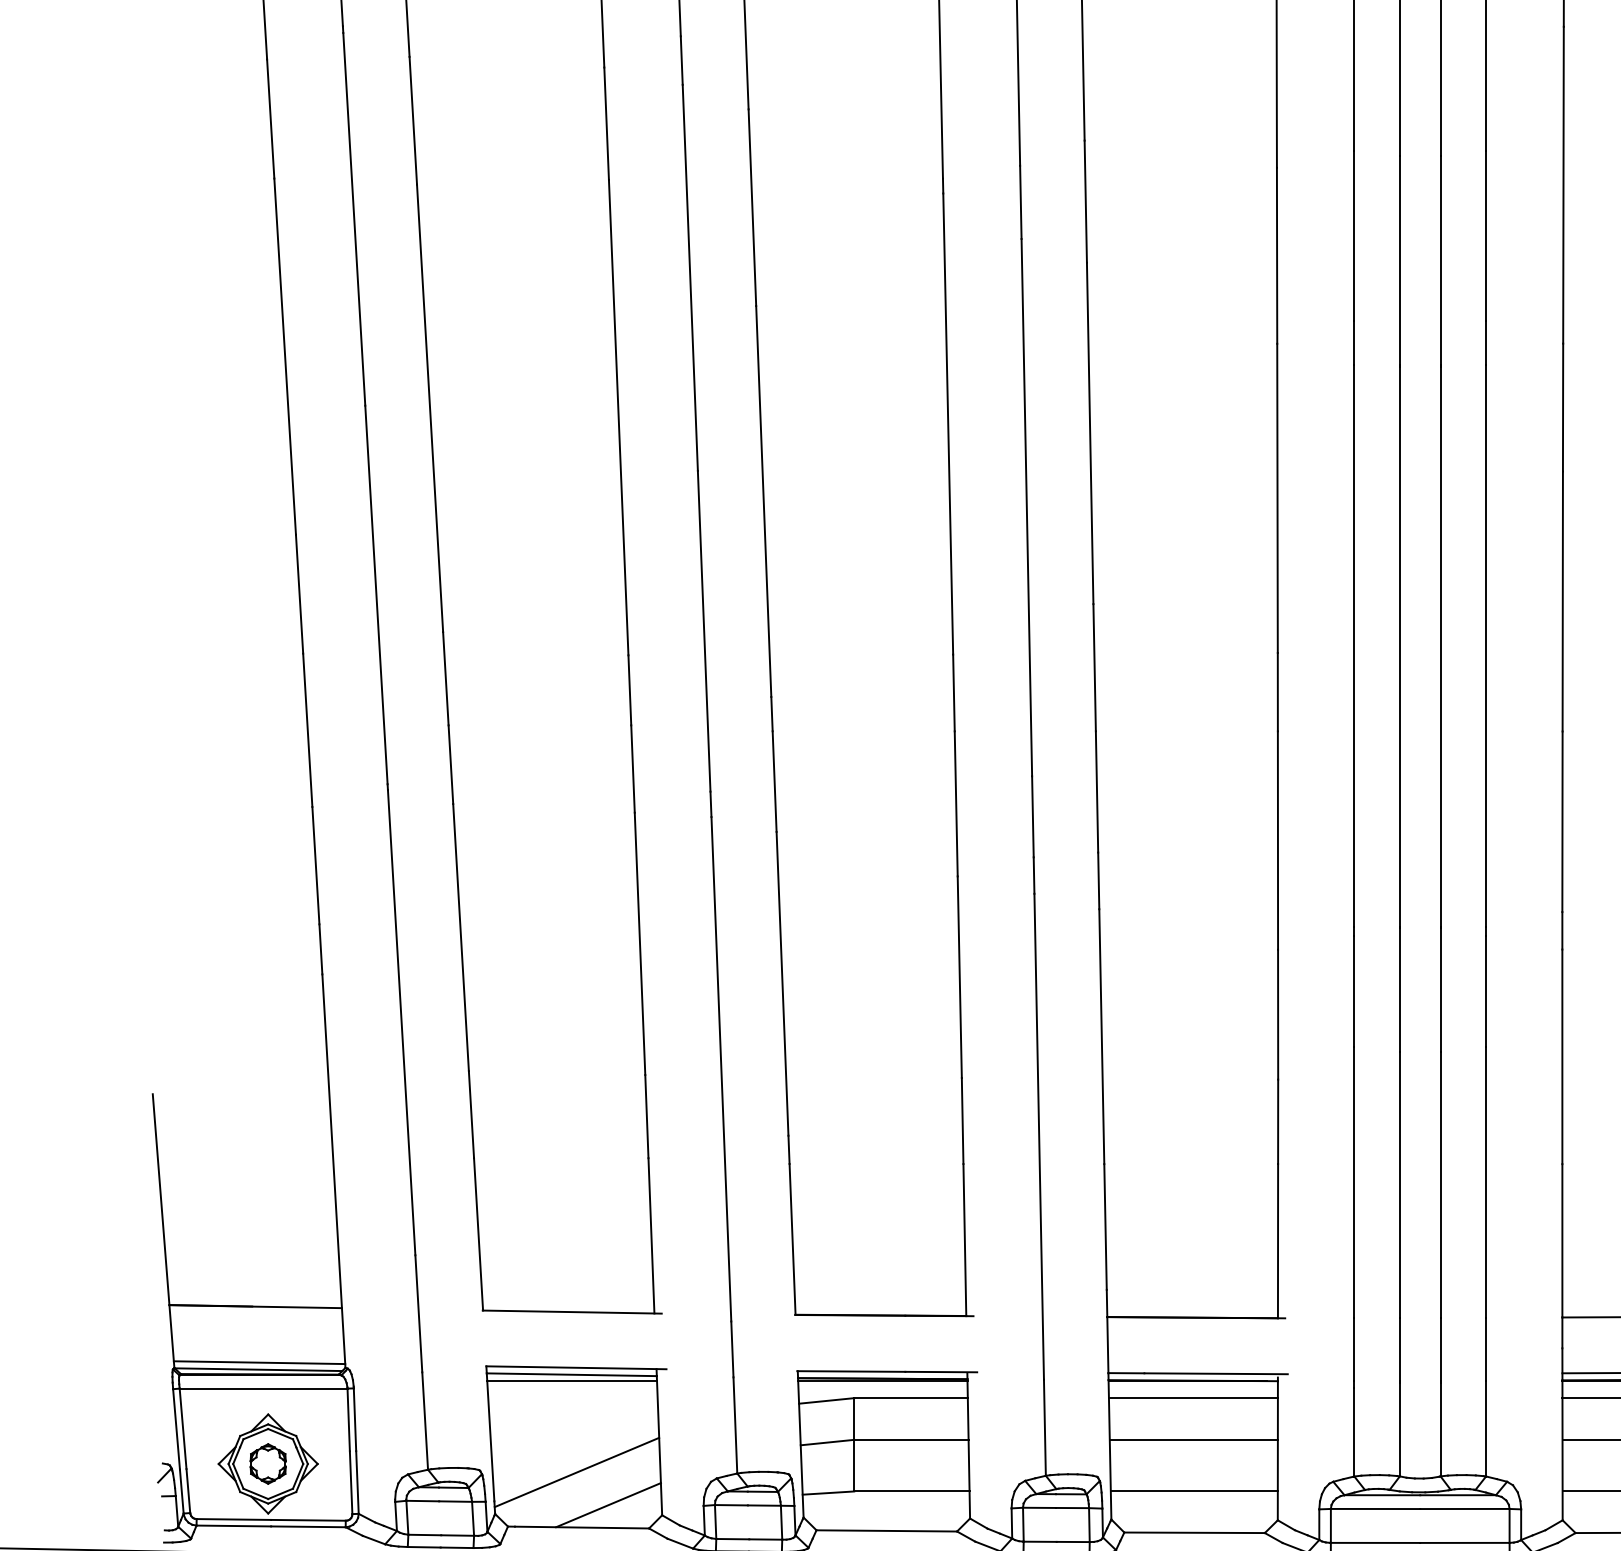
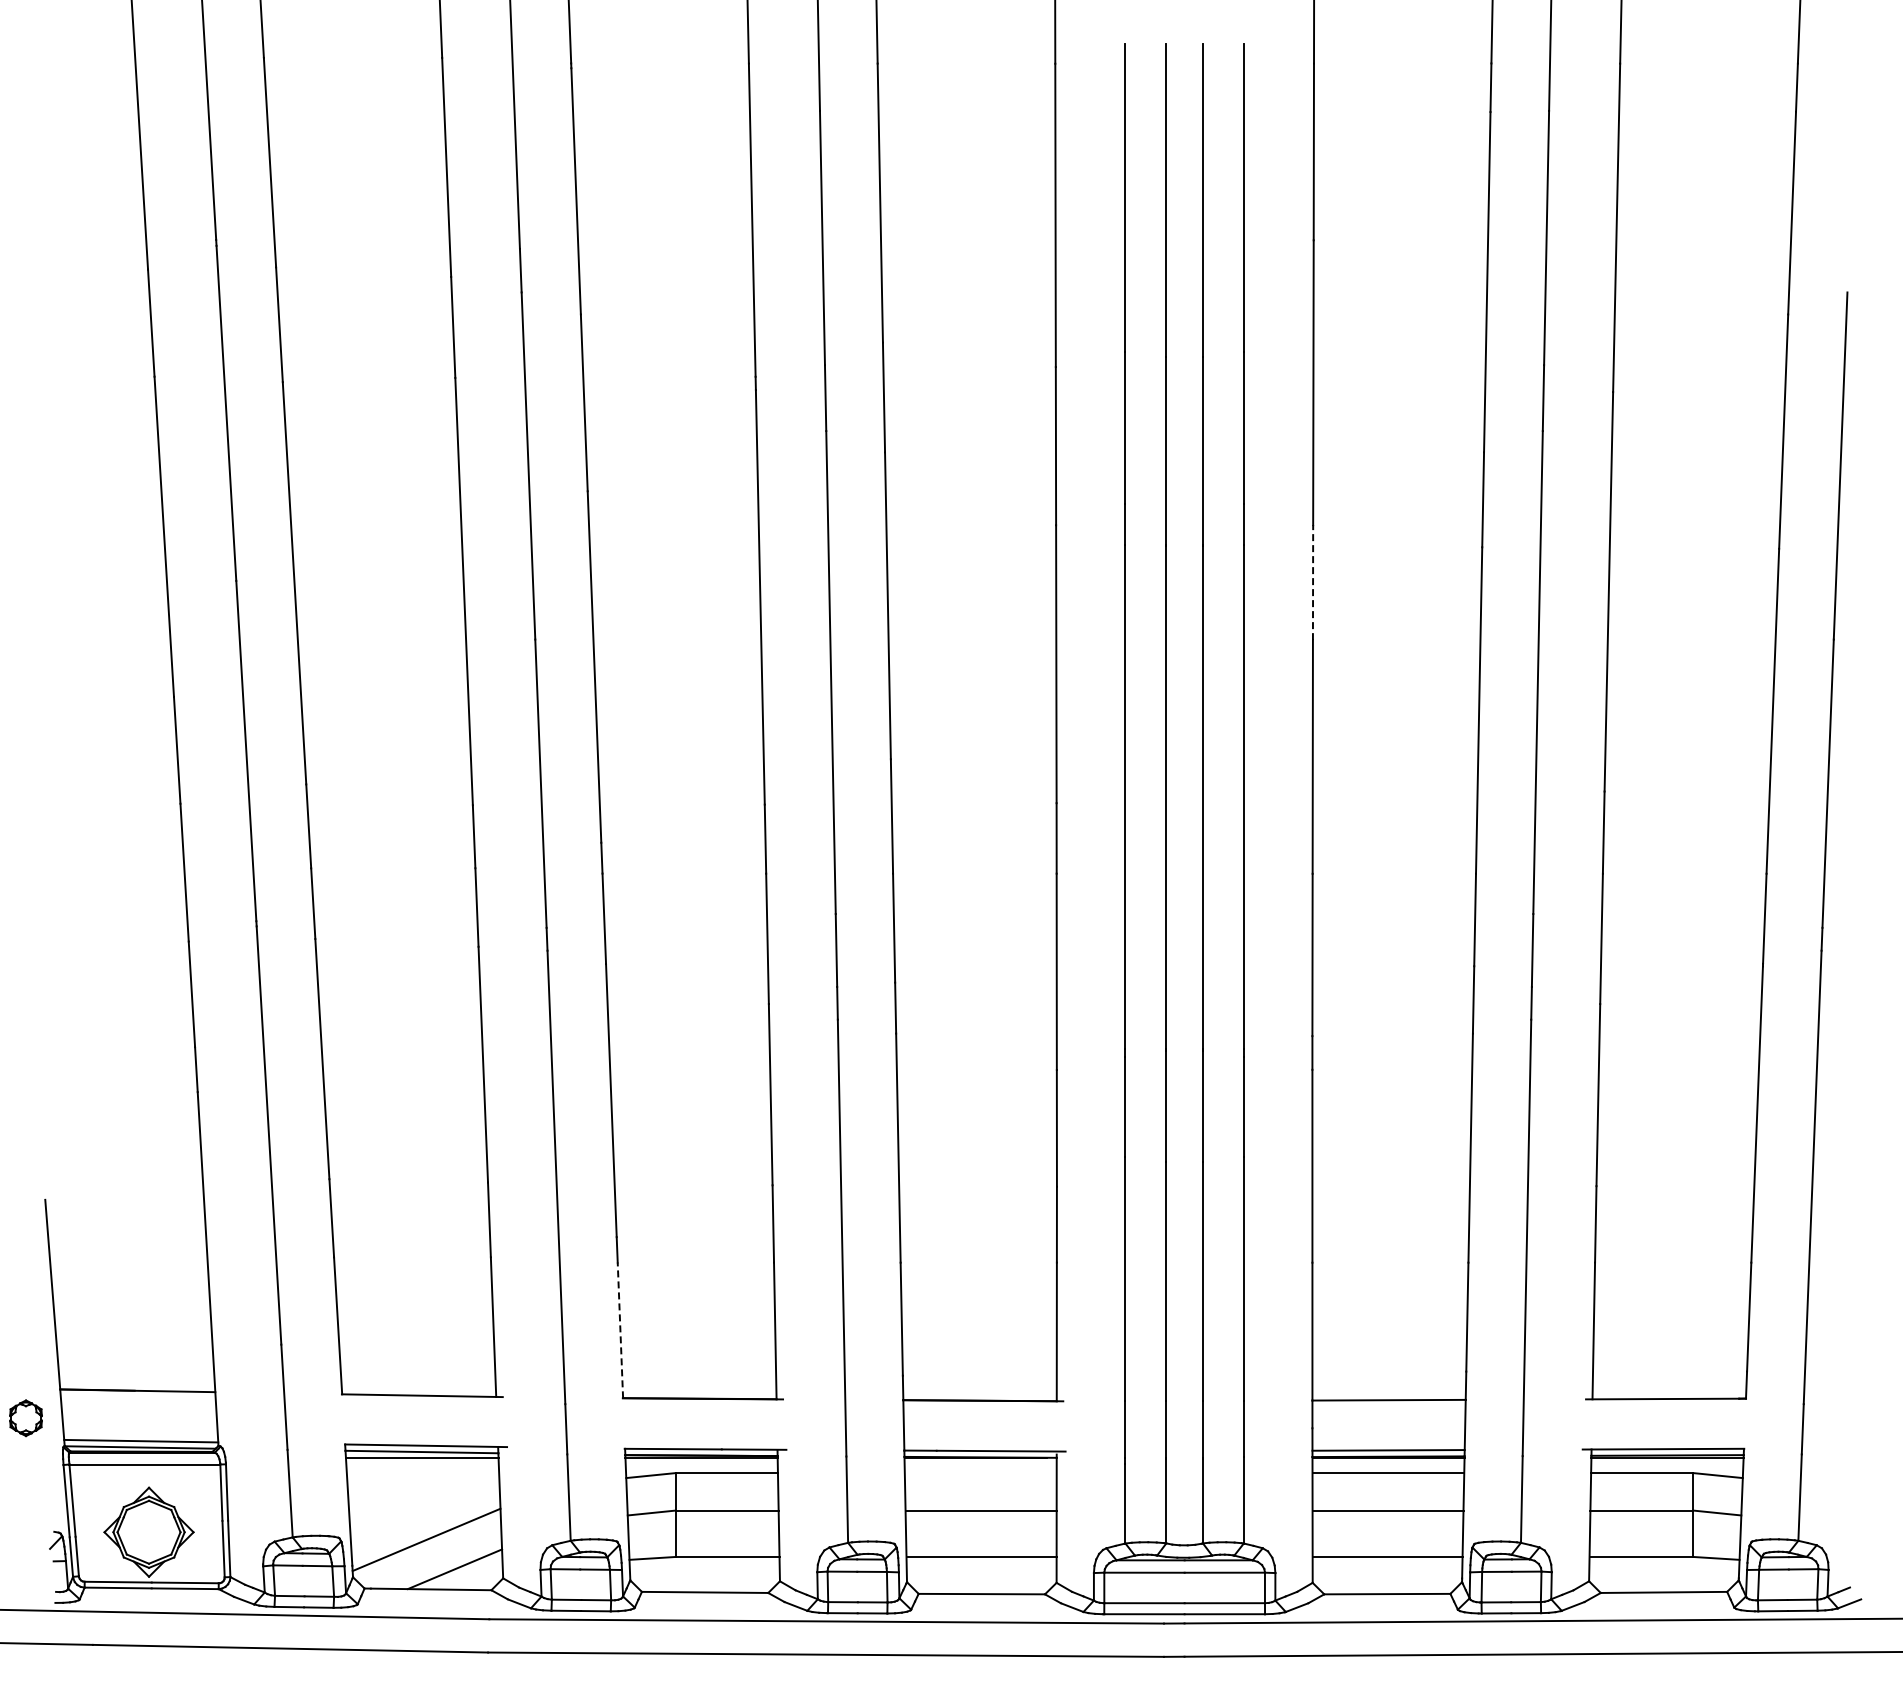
line: (1563, 407) -> (1313, 582), solid -> dashed
line: (792, 1239) -> (620, 1330), solid -> dashed
line: (1193, 1398) -> (980, 1473), removed
part: (267, 1464) -> (25, 1418), moved

